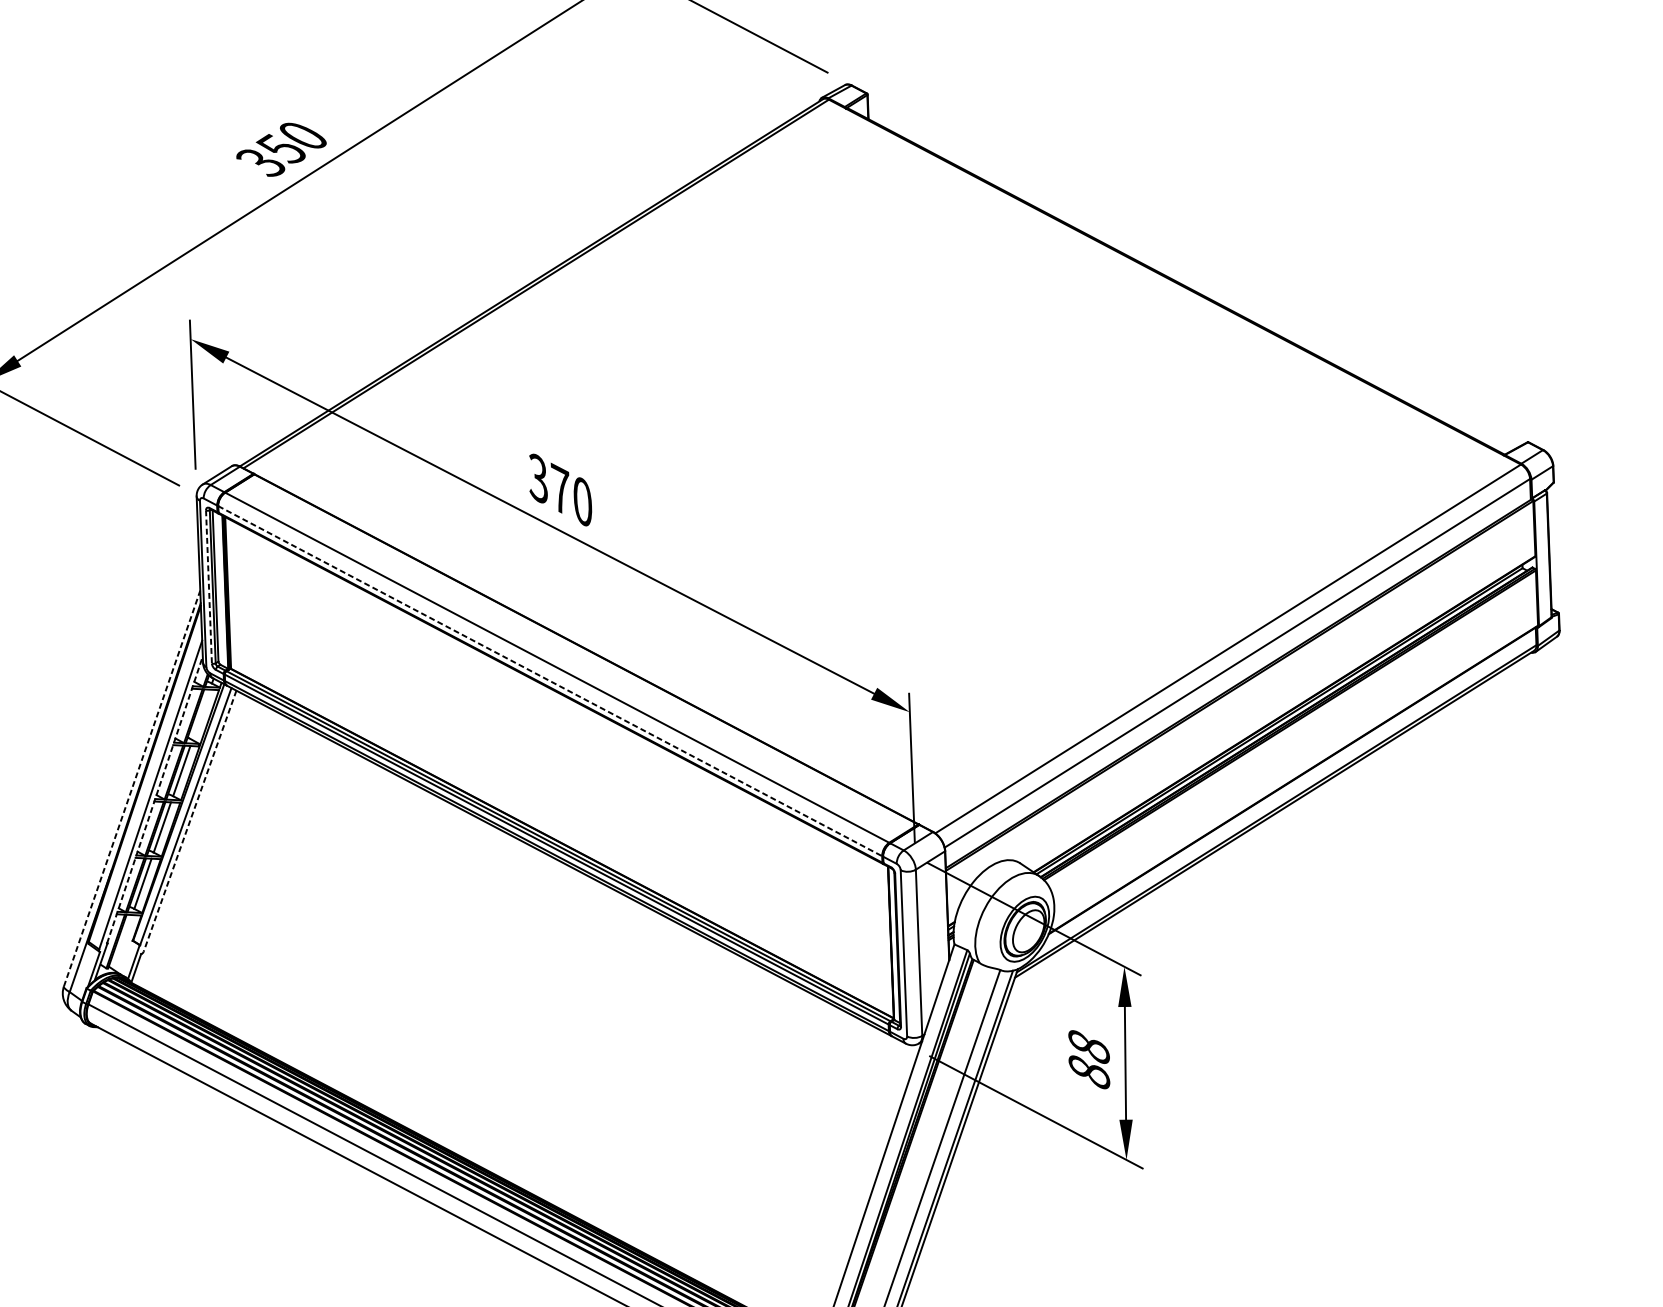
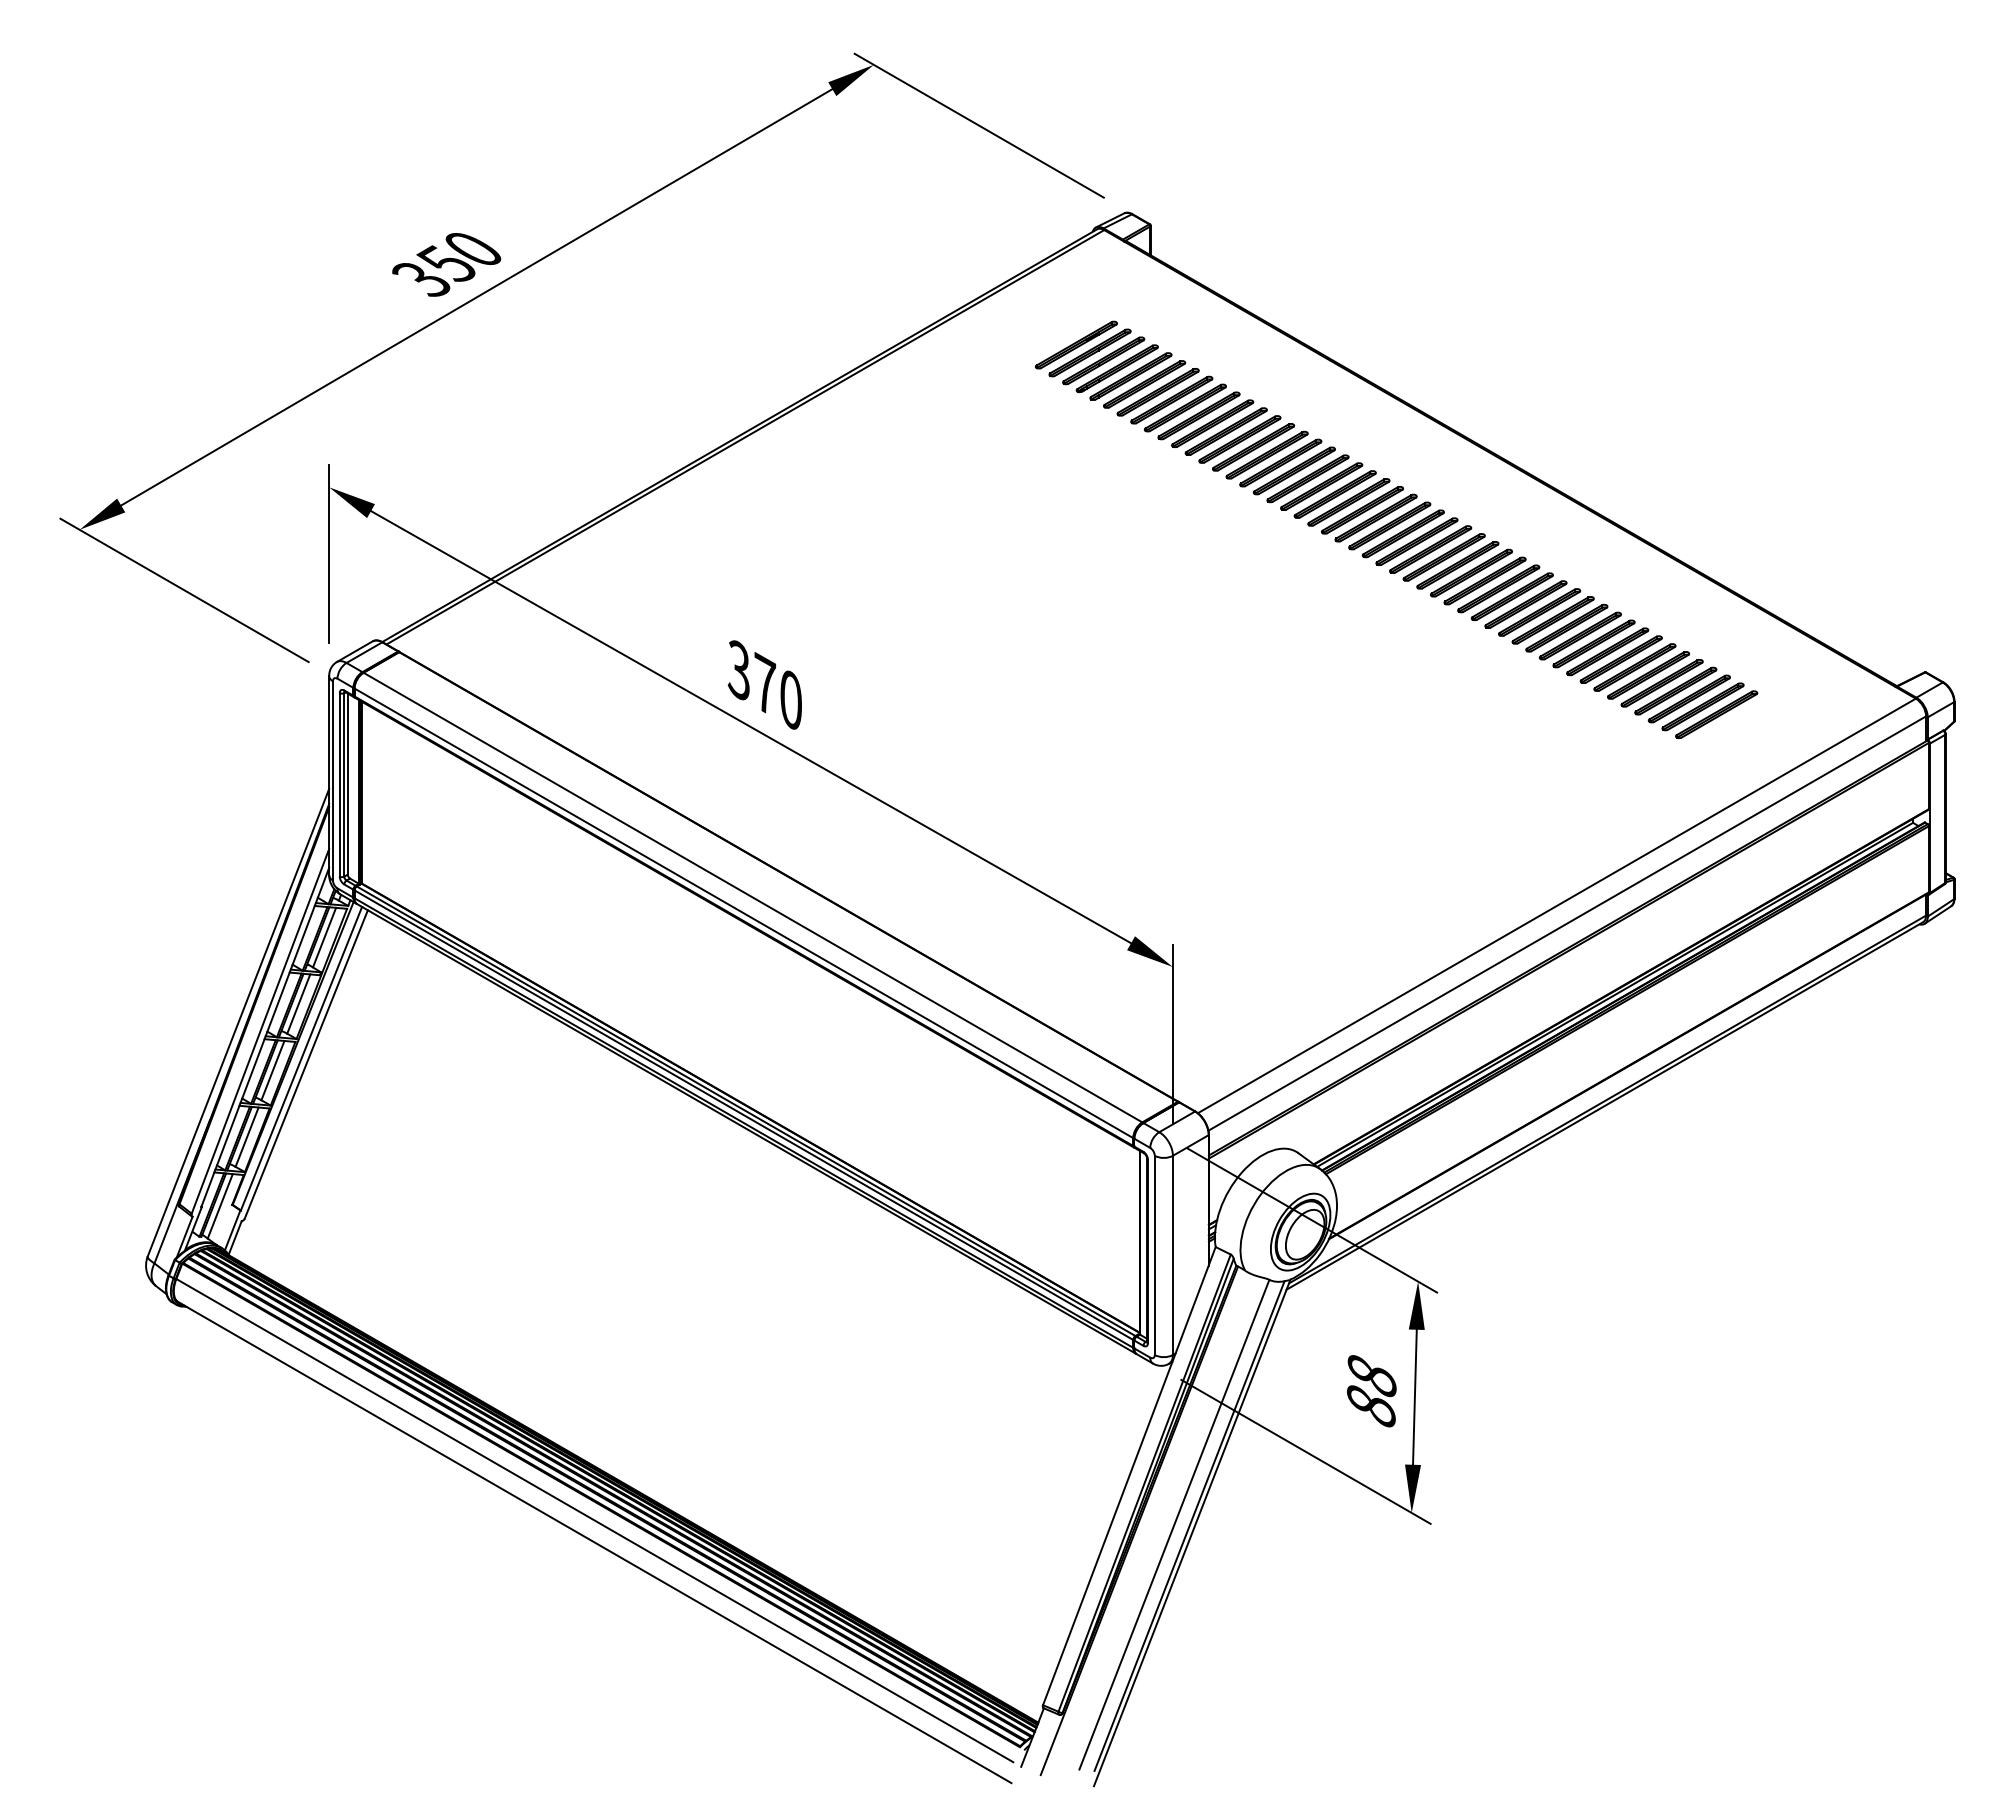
part: (1082, 340) -> (1396, 529), added
line: (208, 586) -> (339, 784), dashed -> solid
line: (549, 681) -> (743, 913), dashed -> solid
line: (201, 714) -> (324, 937), added
line: (132, 788) -> (238, 1022), dashed -> solid
line: (155, 799) -> (265, 1036), dashed -> solid
line: (190, 821) -> (306, 1064), dashed -> solid
line: (122, 942) -> (219, 1206), added

